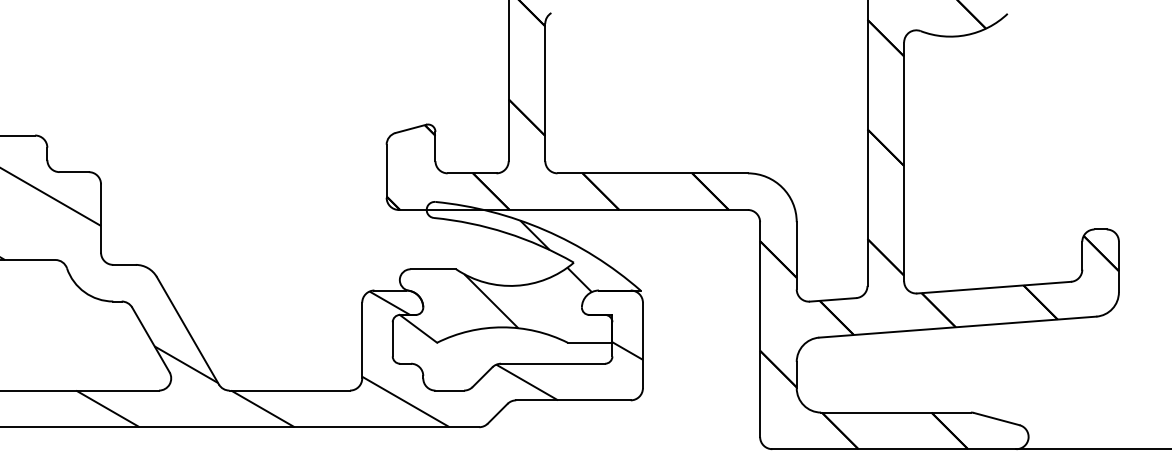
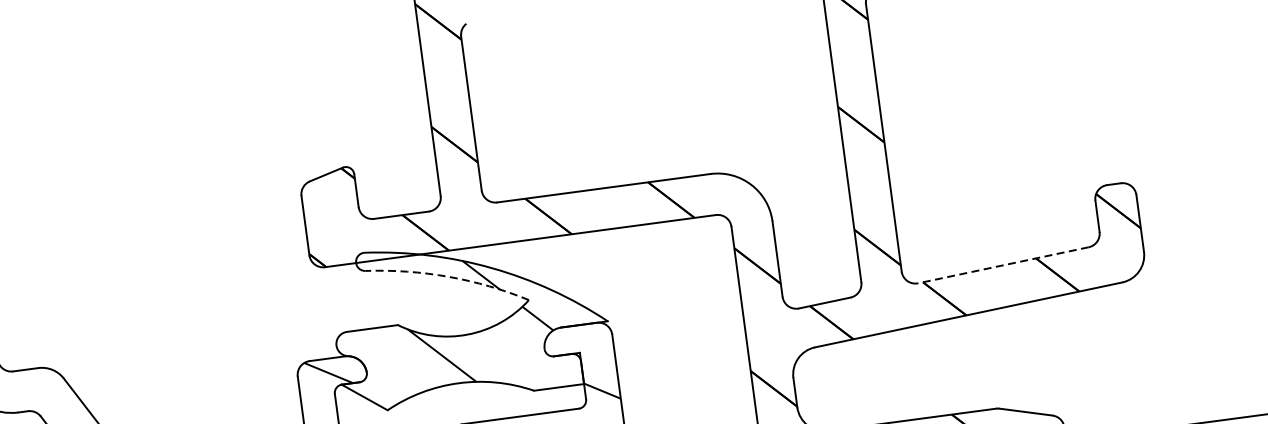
arc: (506, 232) -> (448, 276), solid -> dashed
line: (993, 287) -> (1002, 265), solid -> dashed

